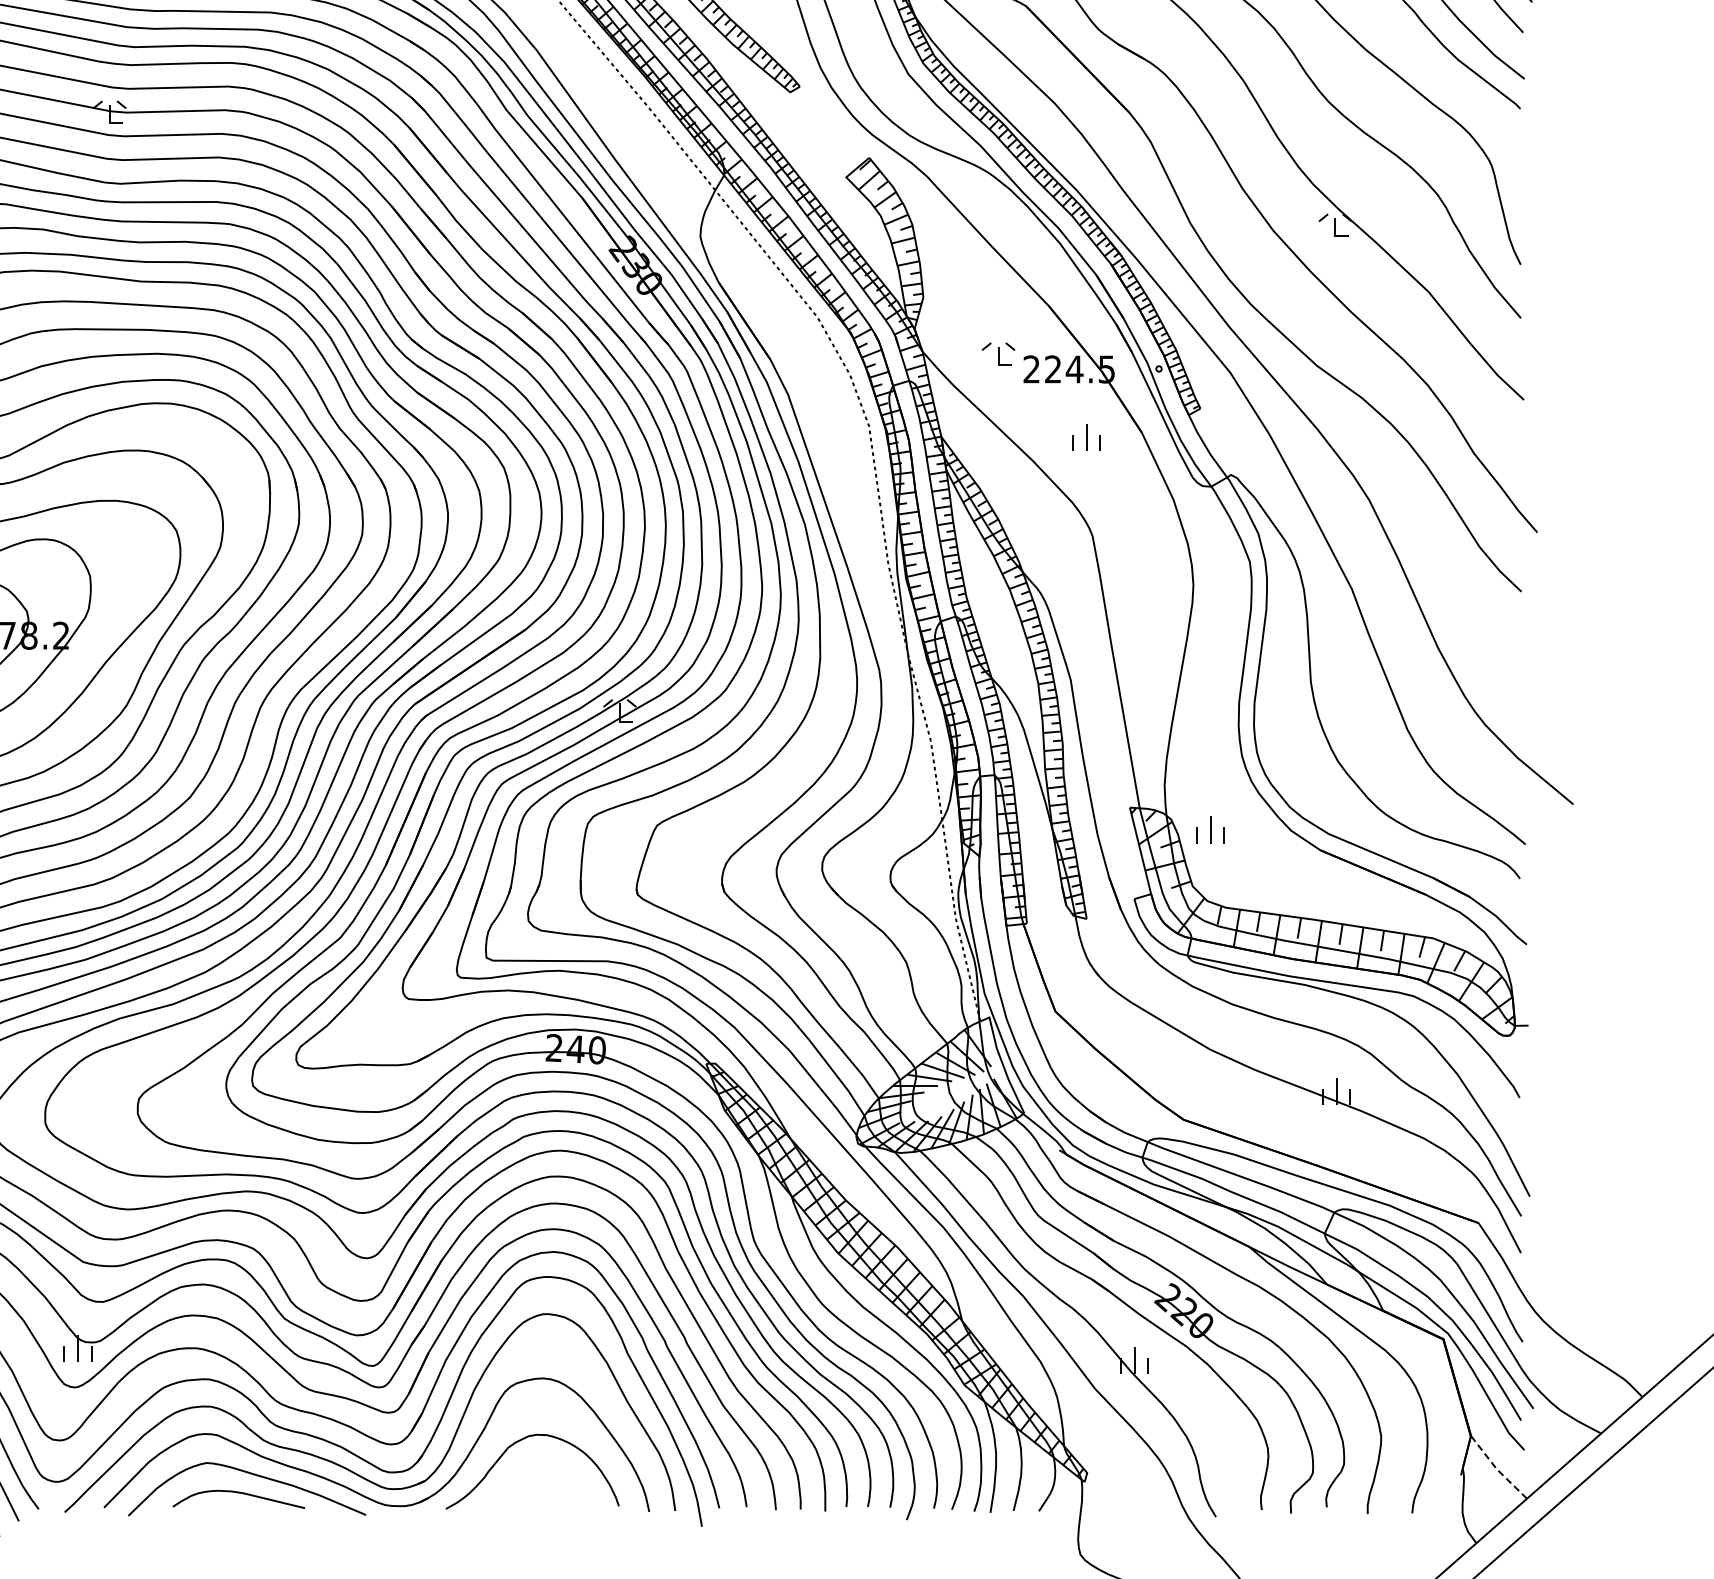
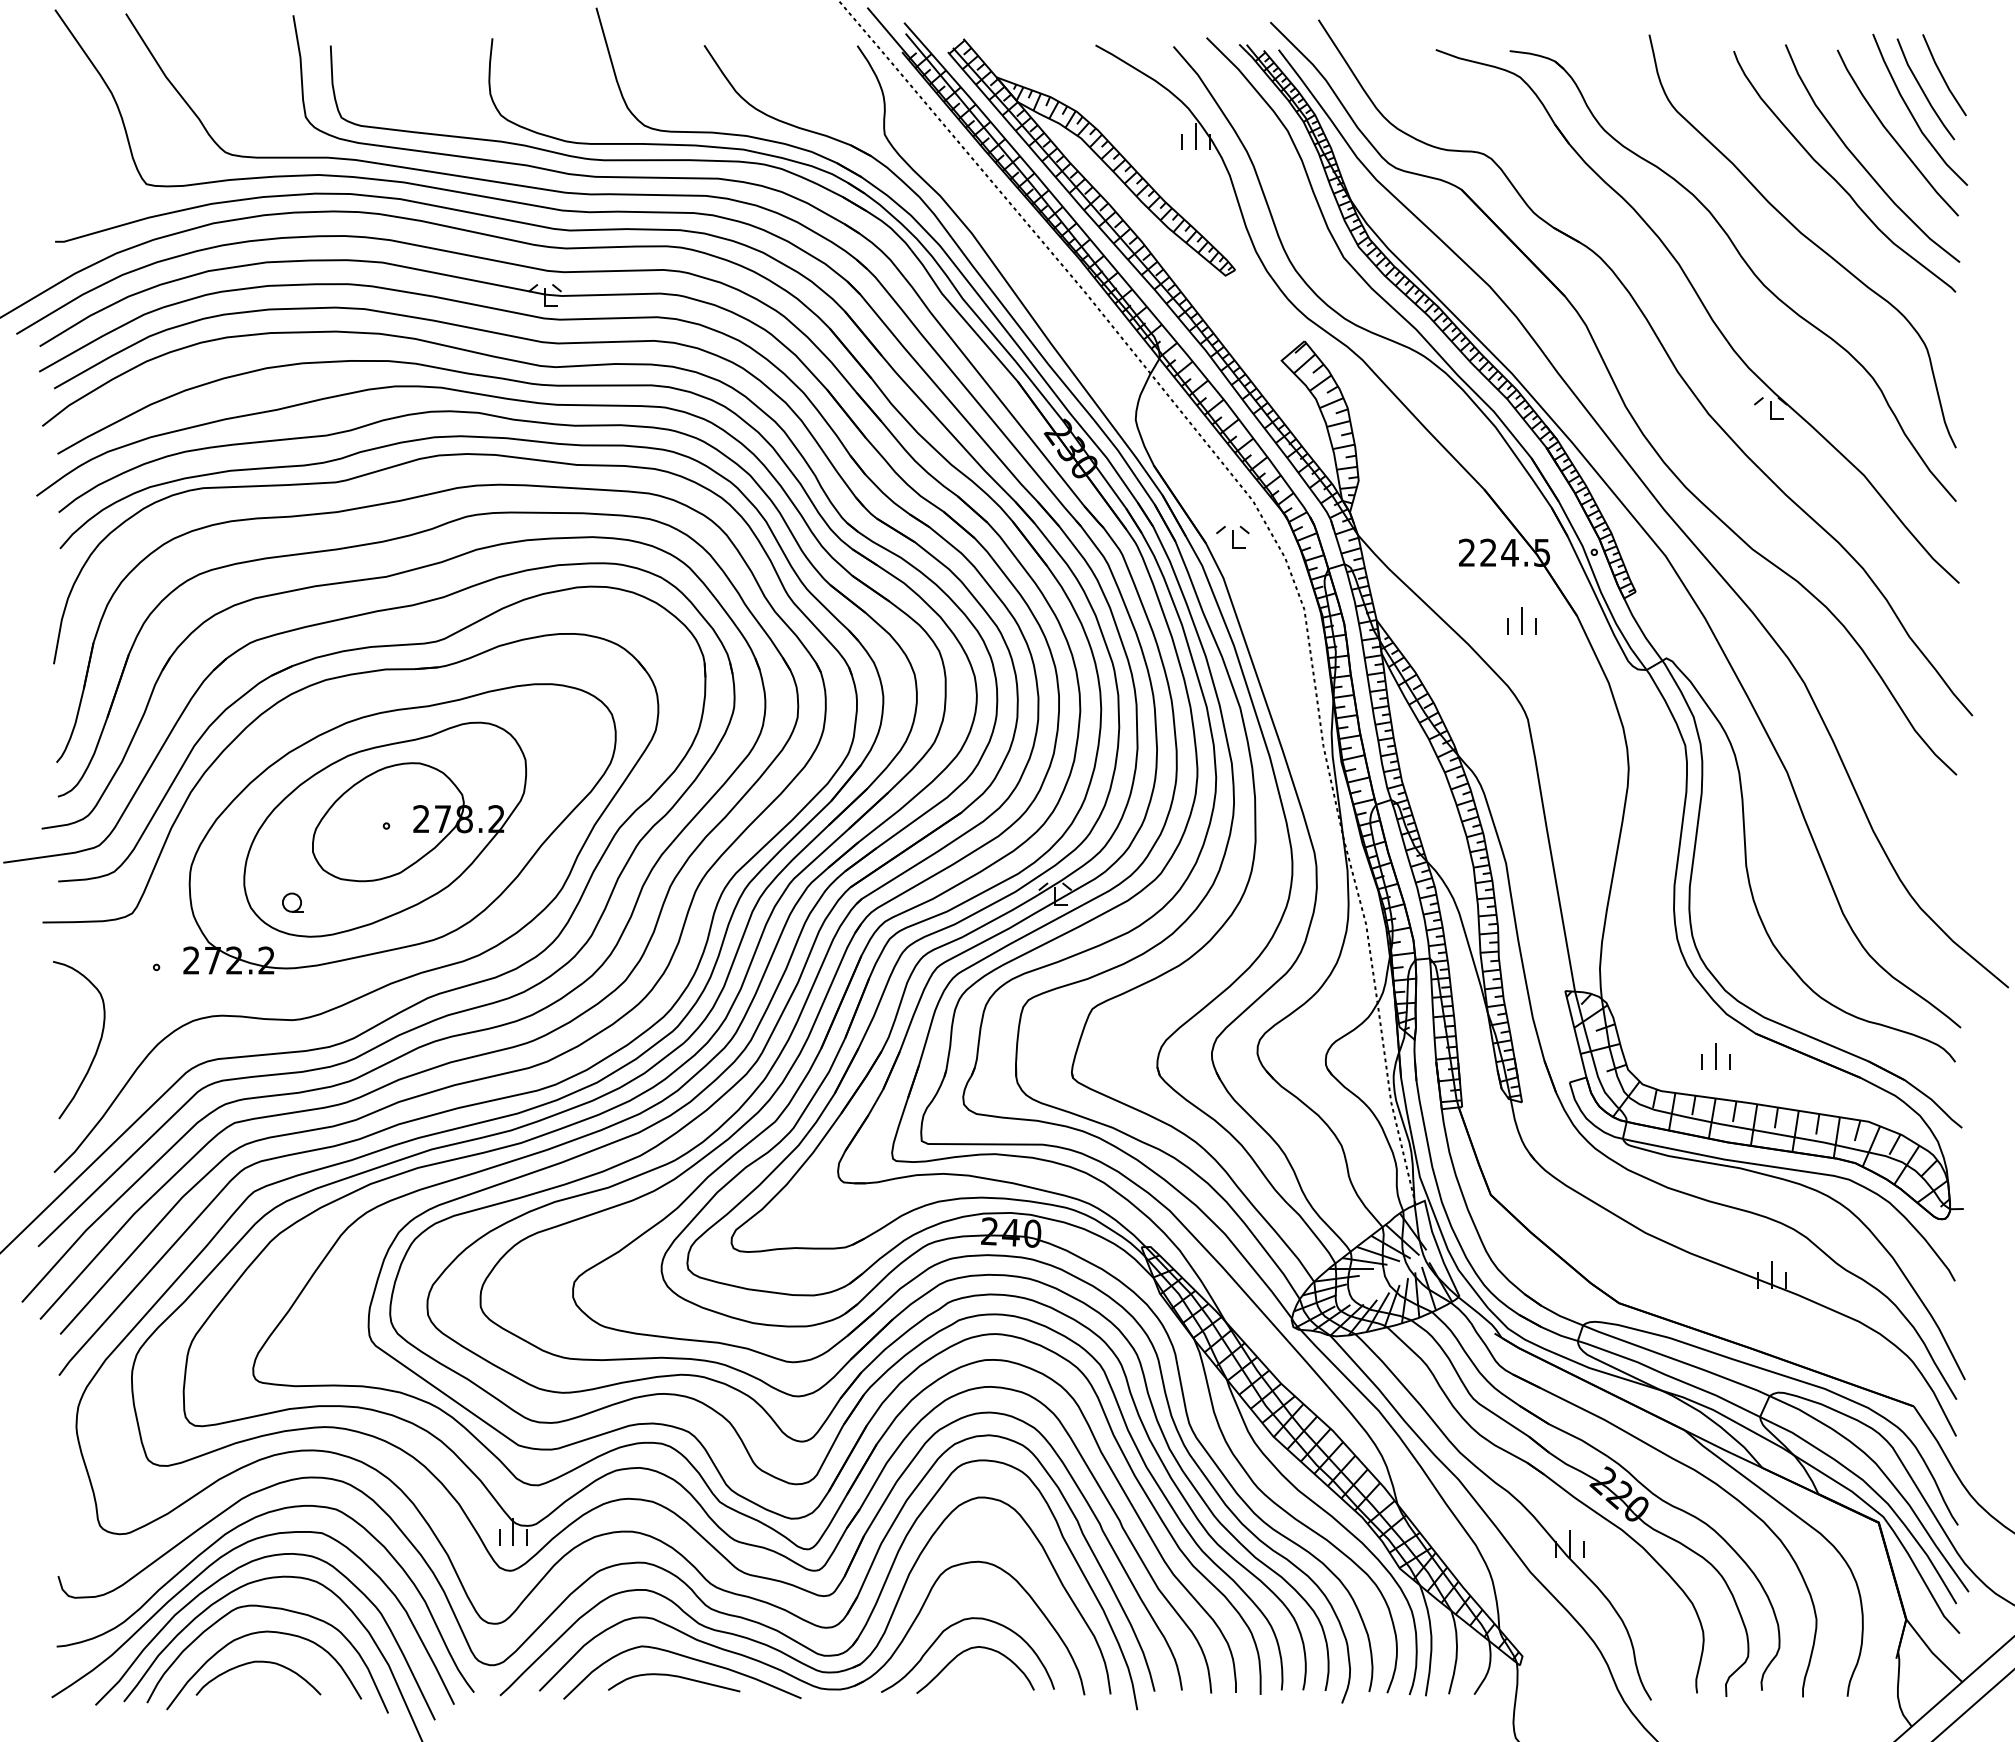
part: (998, 353) -> (1232, 536), moved
part: (1210, 830) -> (1715, 1056), moved
curve: (531, 1468) -> (966, 1651), added
line: (1497, 1469) -> (1932, 1652), dashed -> solid

